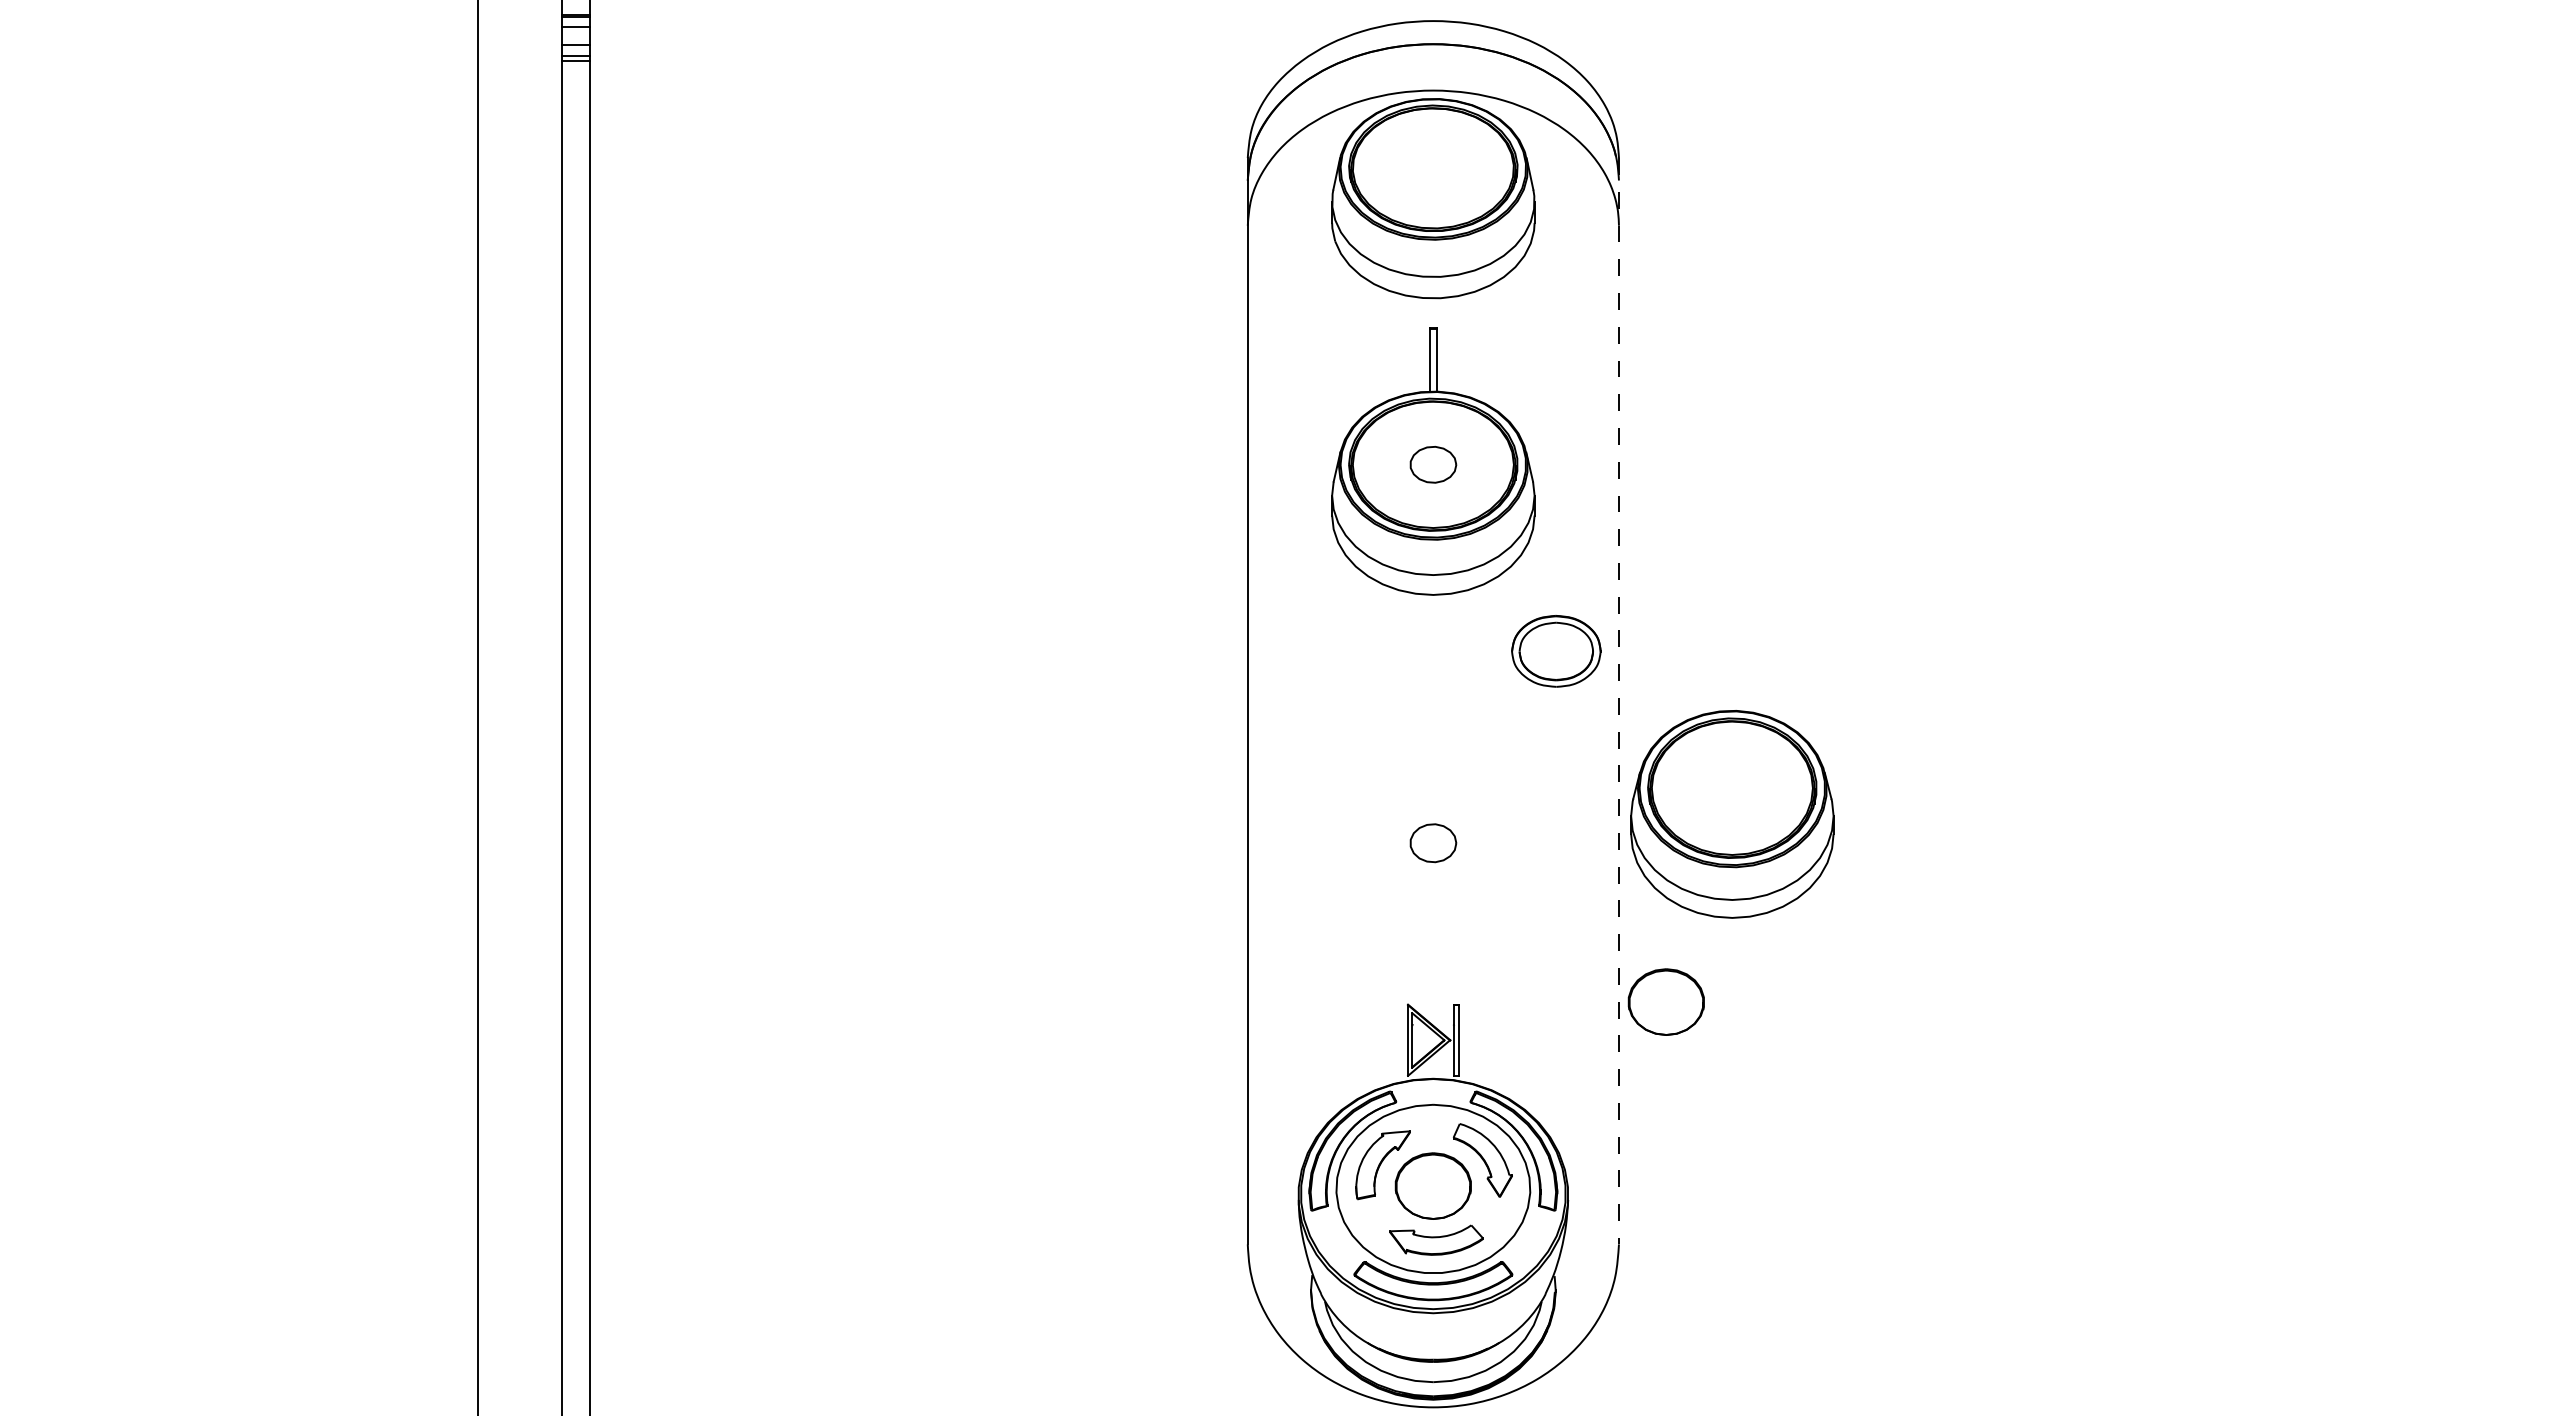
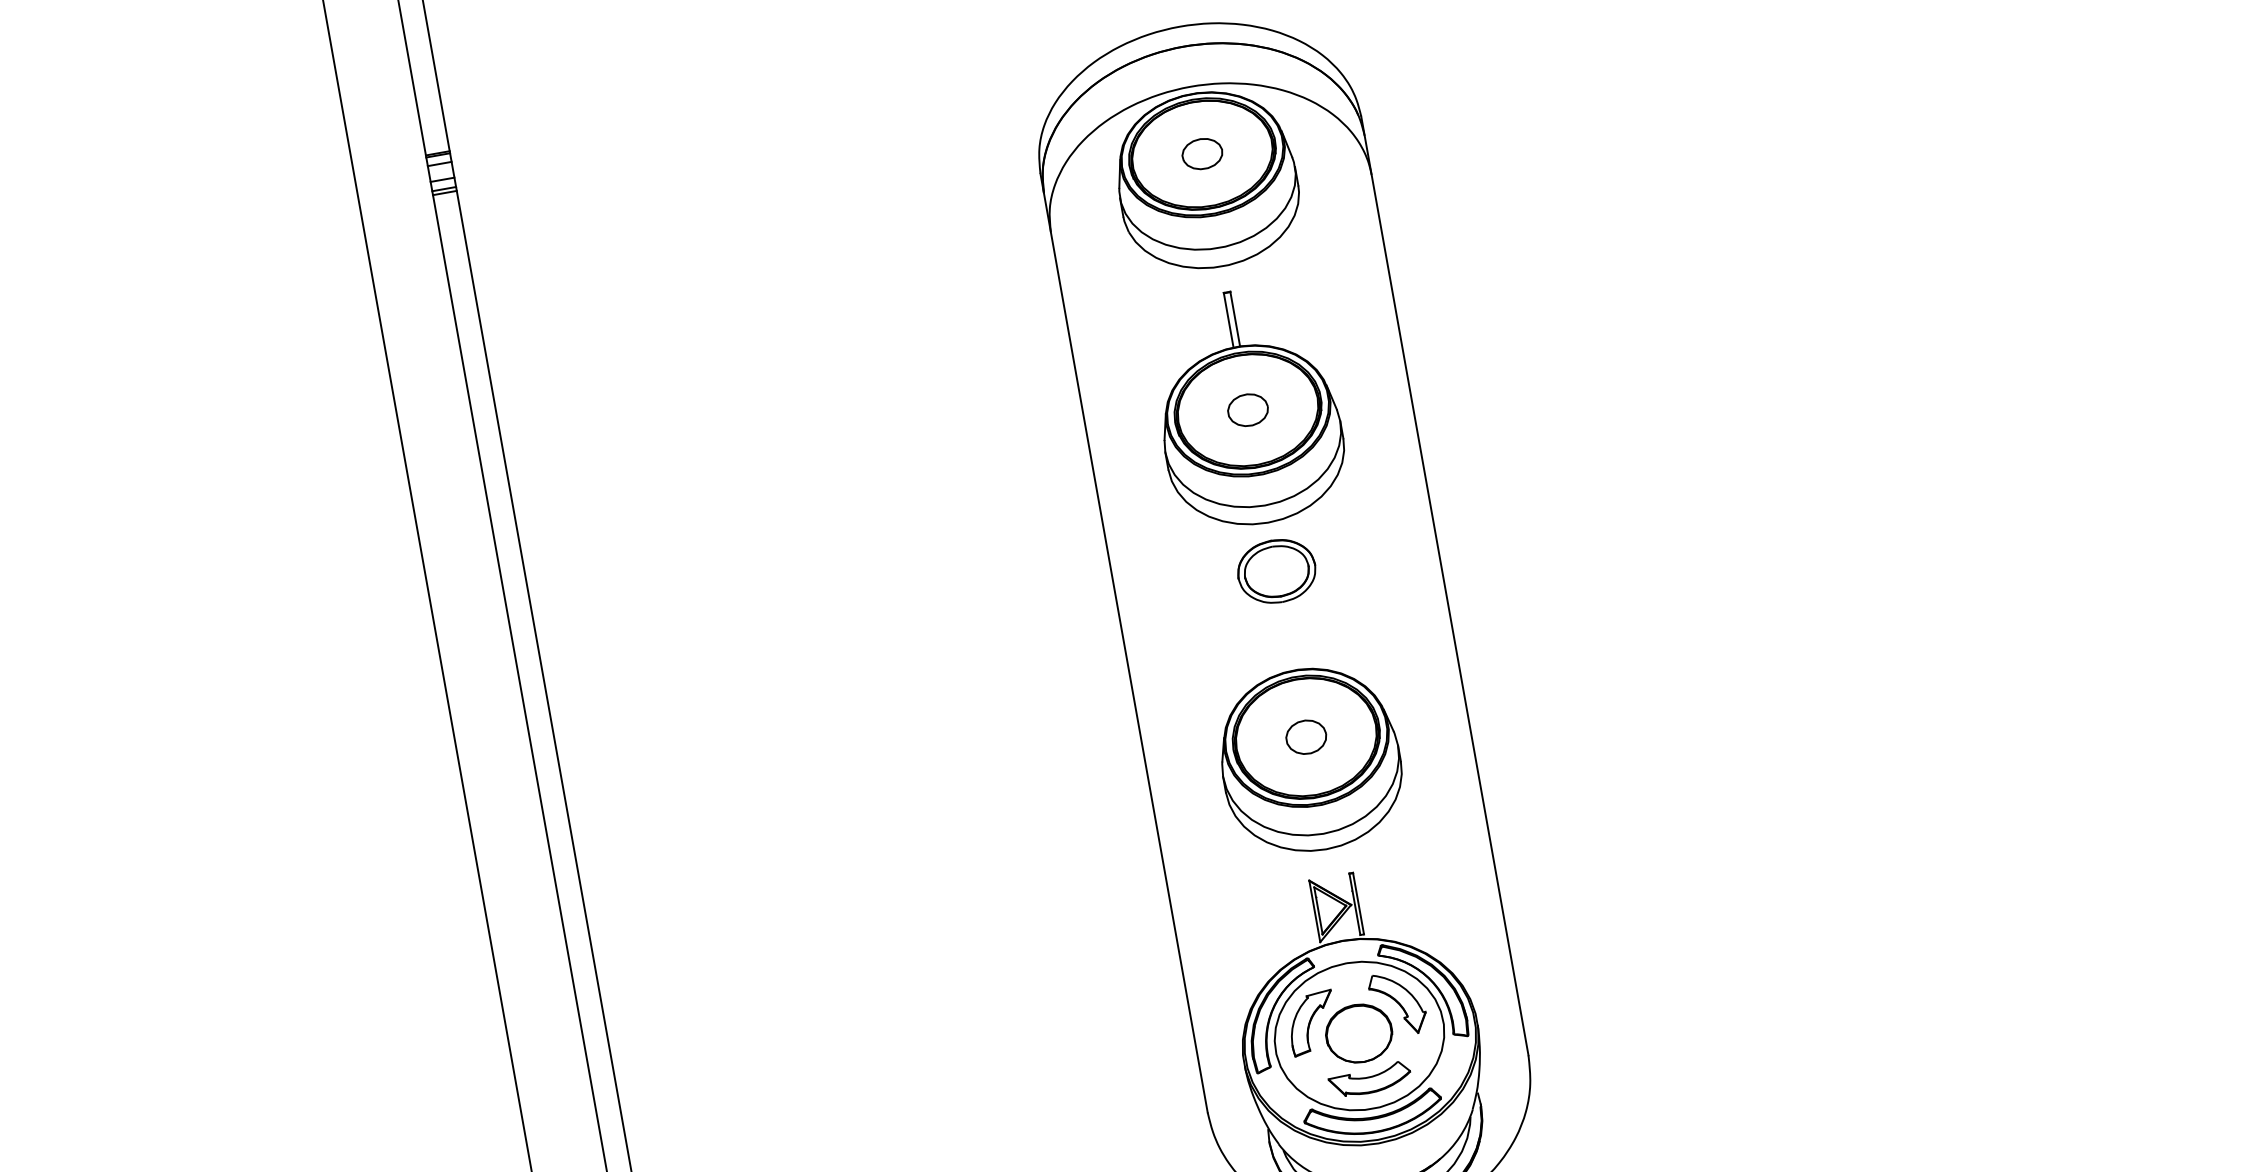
part: (1433, 168) -> (1202, 154), added
part: (1556, 651) -> (1276, 571), moved
line: (1618, 701) -> (1444, 586), dashed -> solid
part: (1732, 814) -> (1310, 759), moved
part: (1665, 1001) -> (1531, 838), removed

